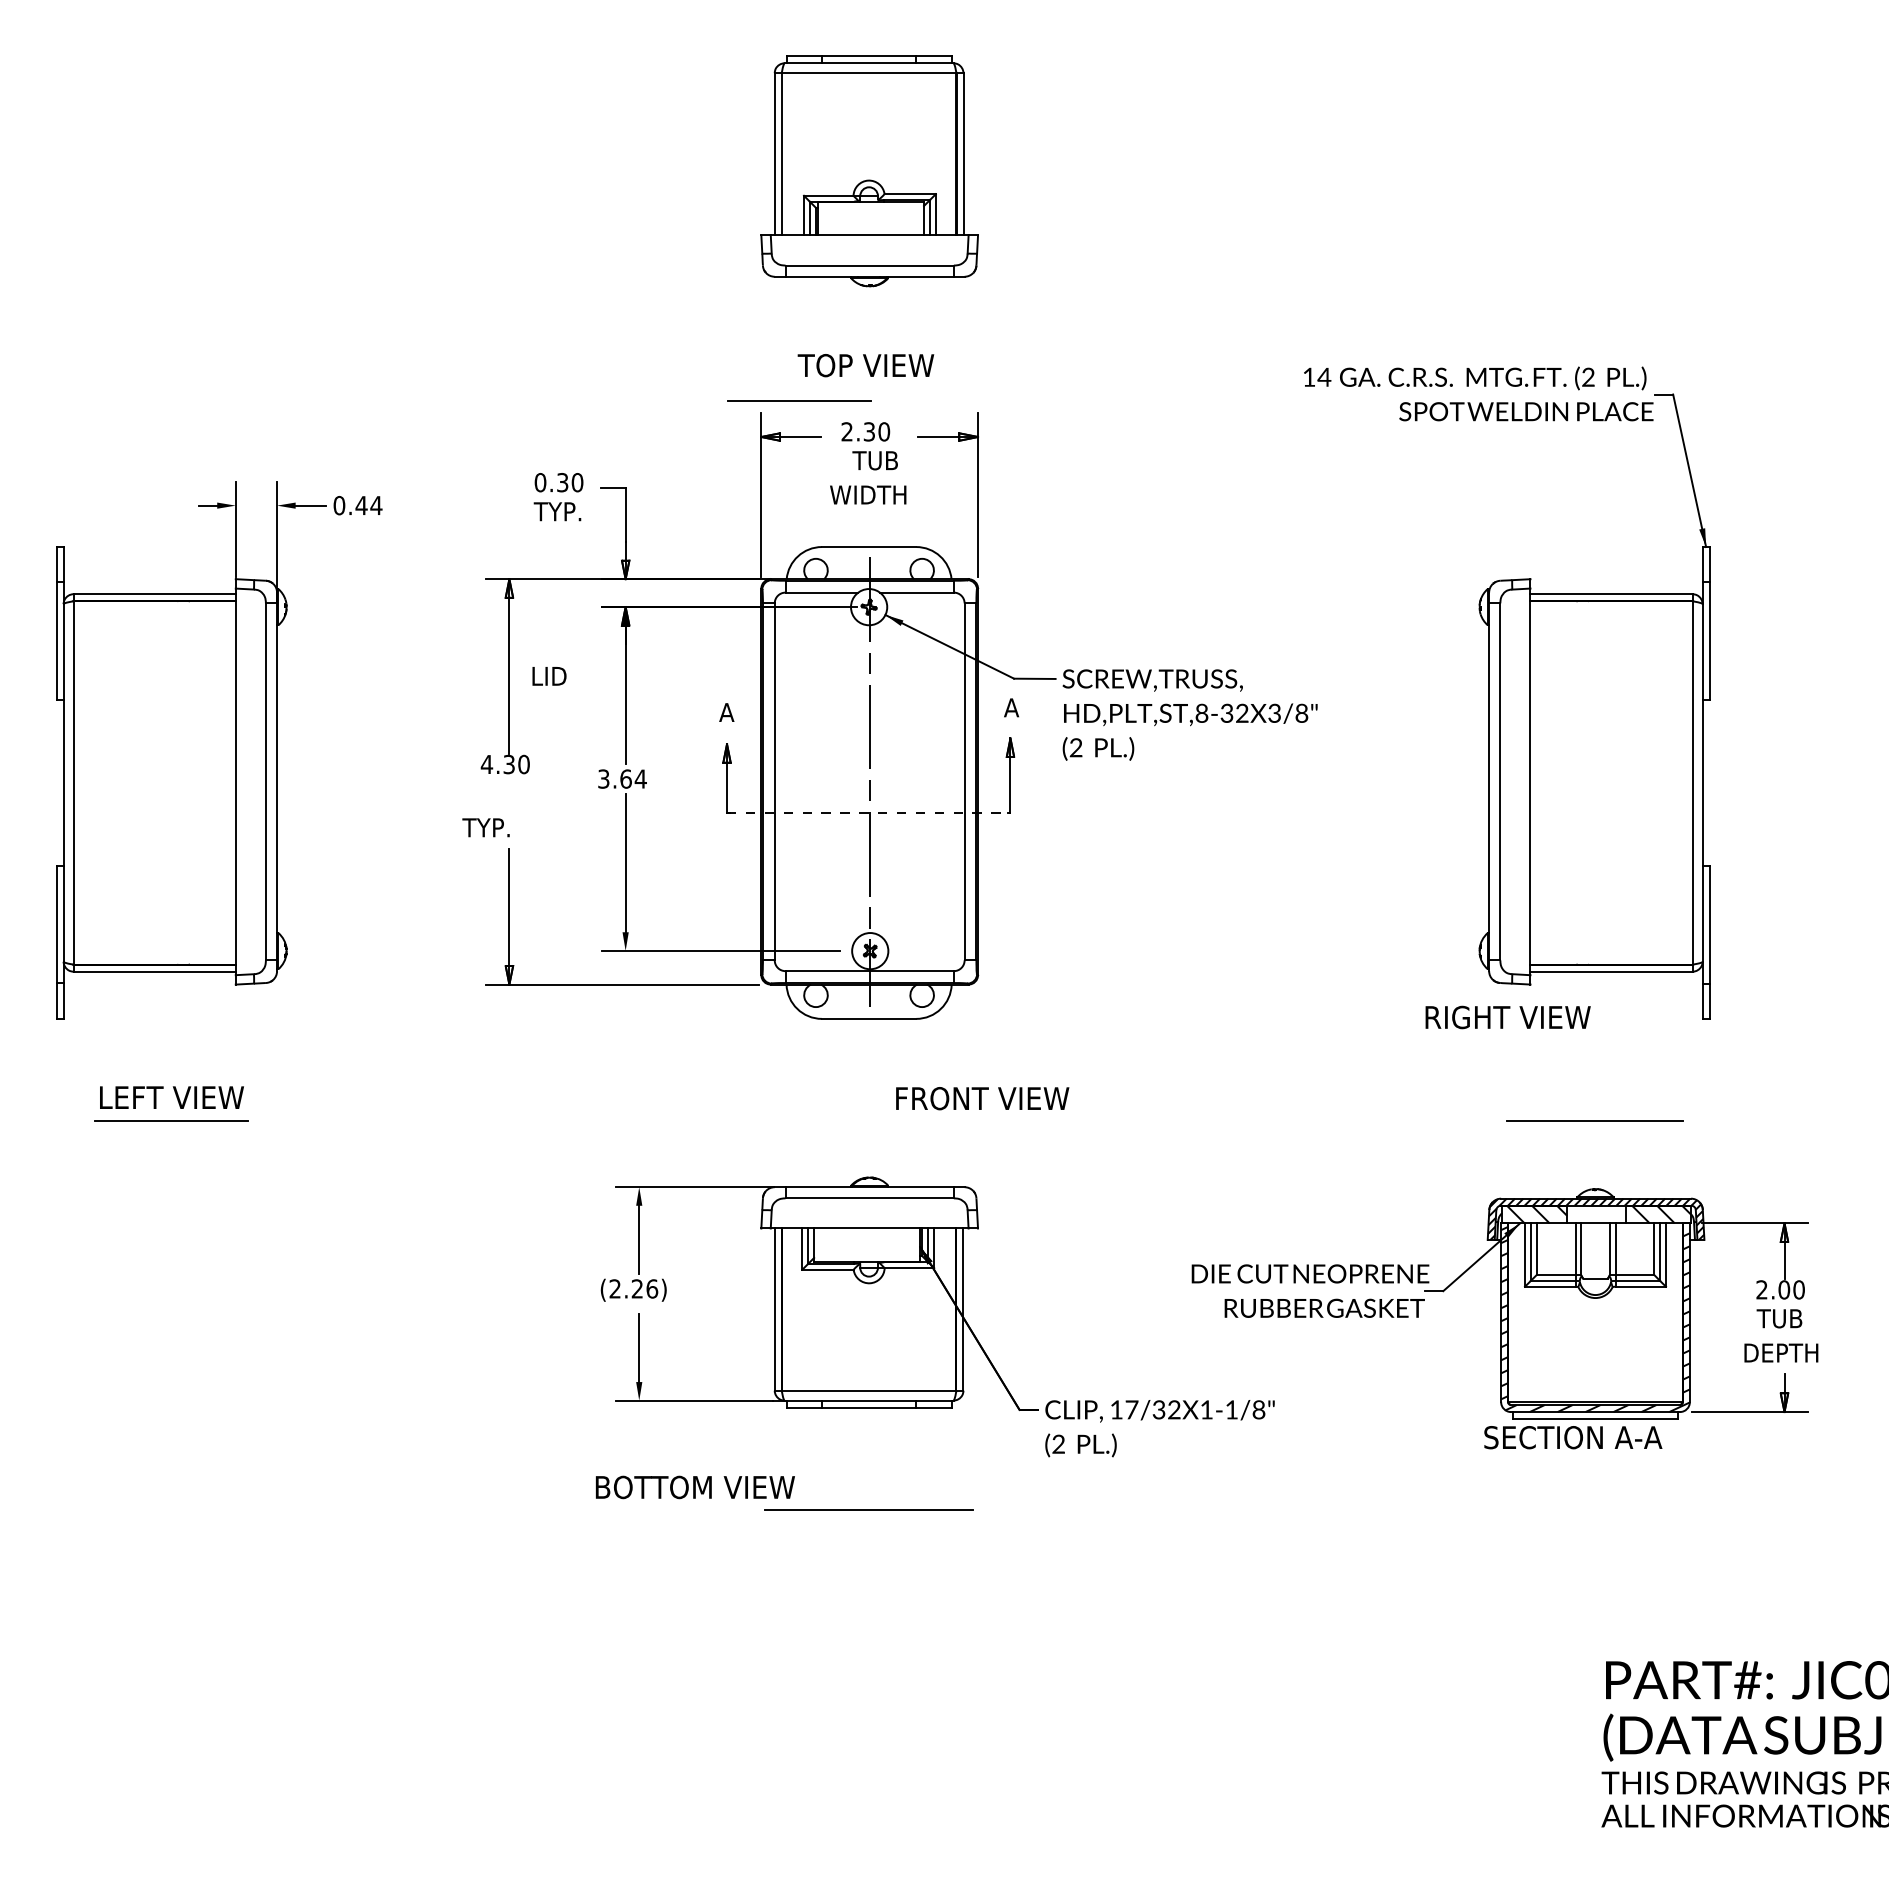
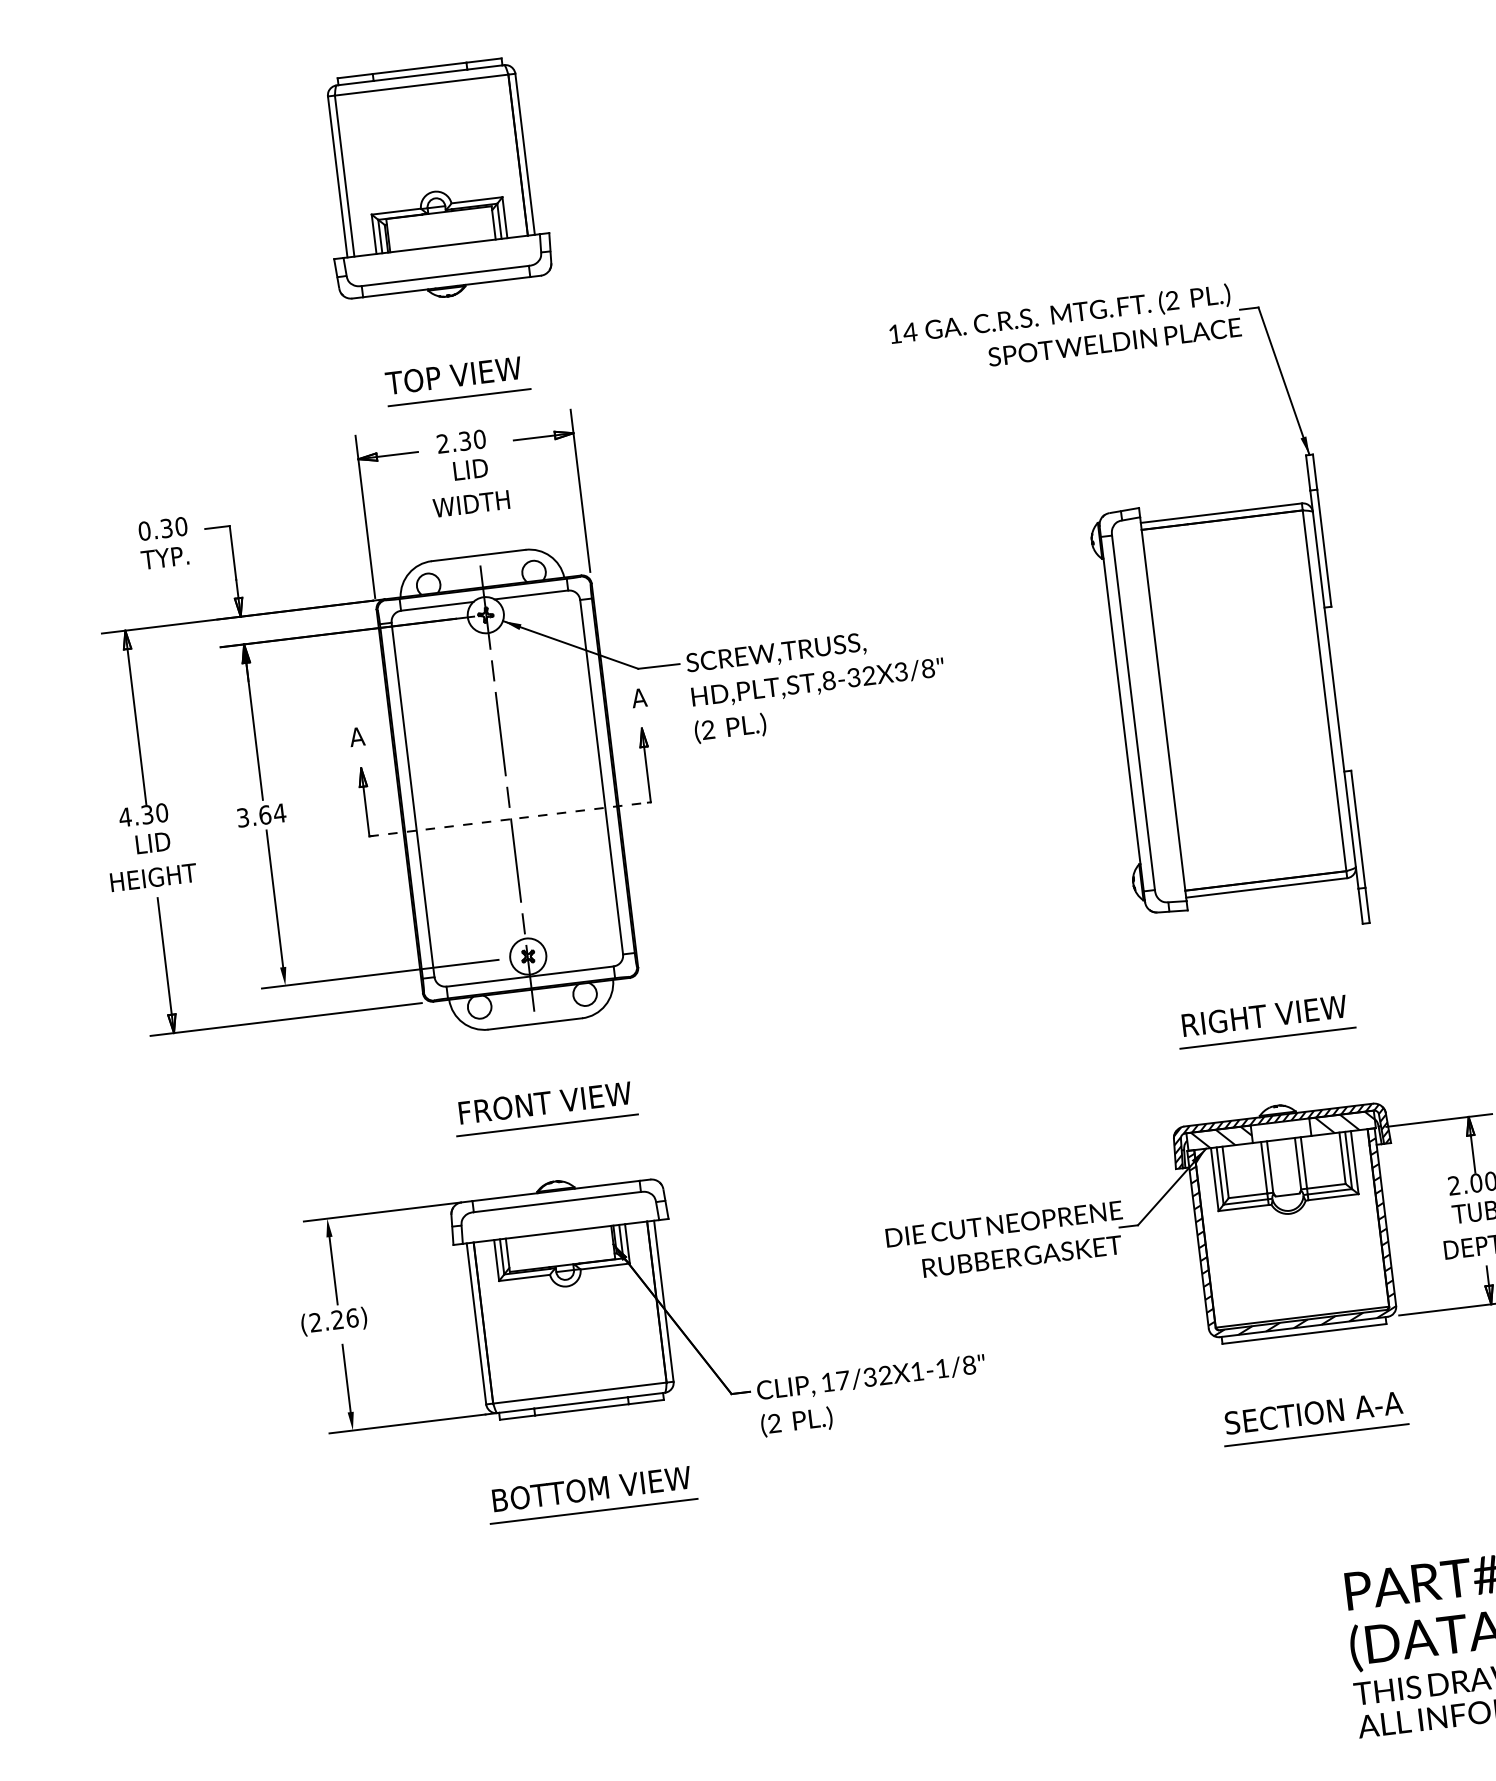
line: (799, 400) -> (459, 397), moved
text: (874, 460) -> (473, 468), TUB -> LID
text: (549, 676) -> (153, 843), moved
text: (506, 827) -> (152, 877), TYP. -> HEIGHT
text: (1507, 1017) -> (1263, 1015), moved
text: (982, 1098) -> (545, 1102), moved
line: (869, 1121) -> (547, 1125), added
text: (1573, 1437) -> (1314, 1412), moved
text: (695, 1487) -> (591, 1489), moved
line: (1595, 1521) -> (1316, 1435), added

